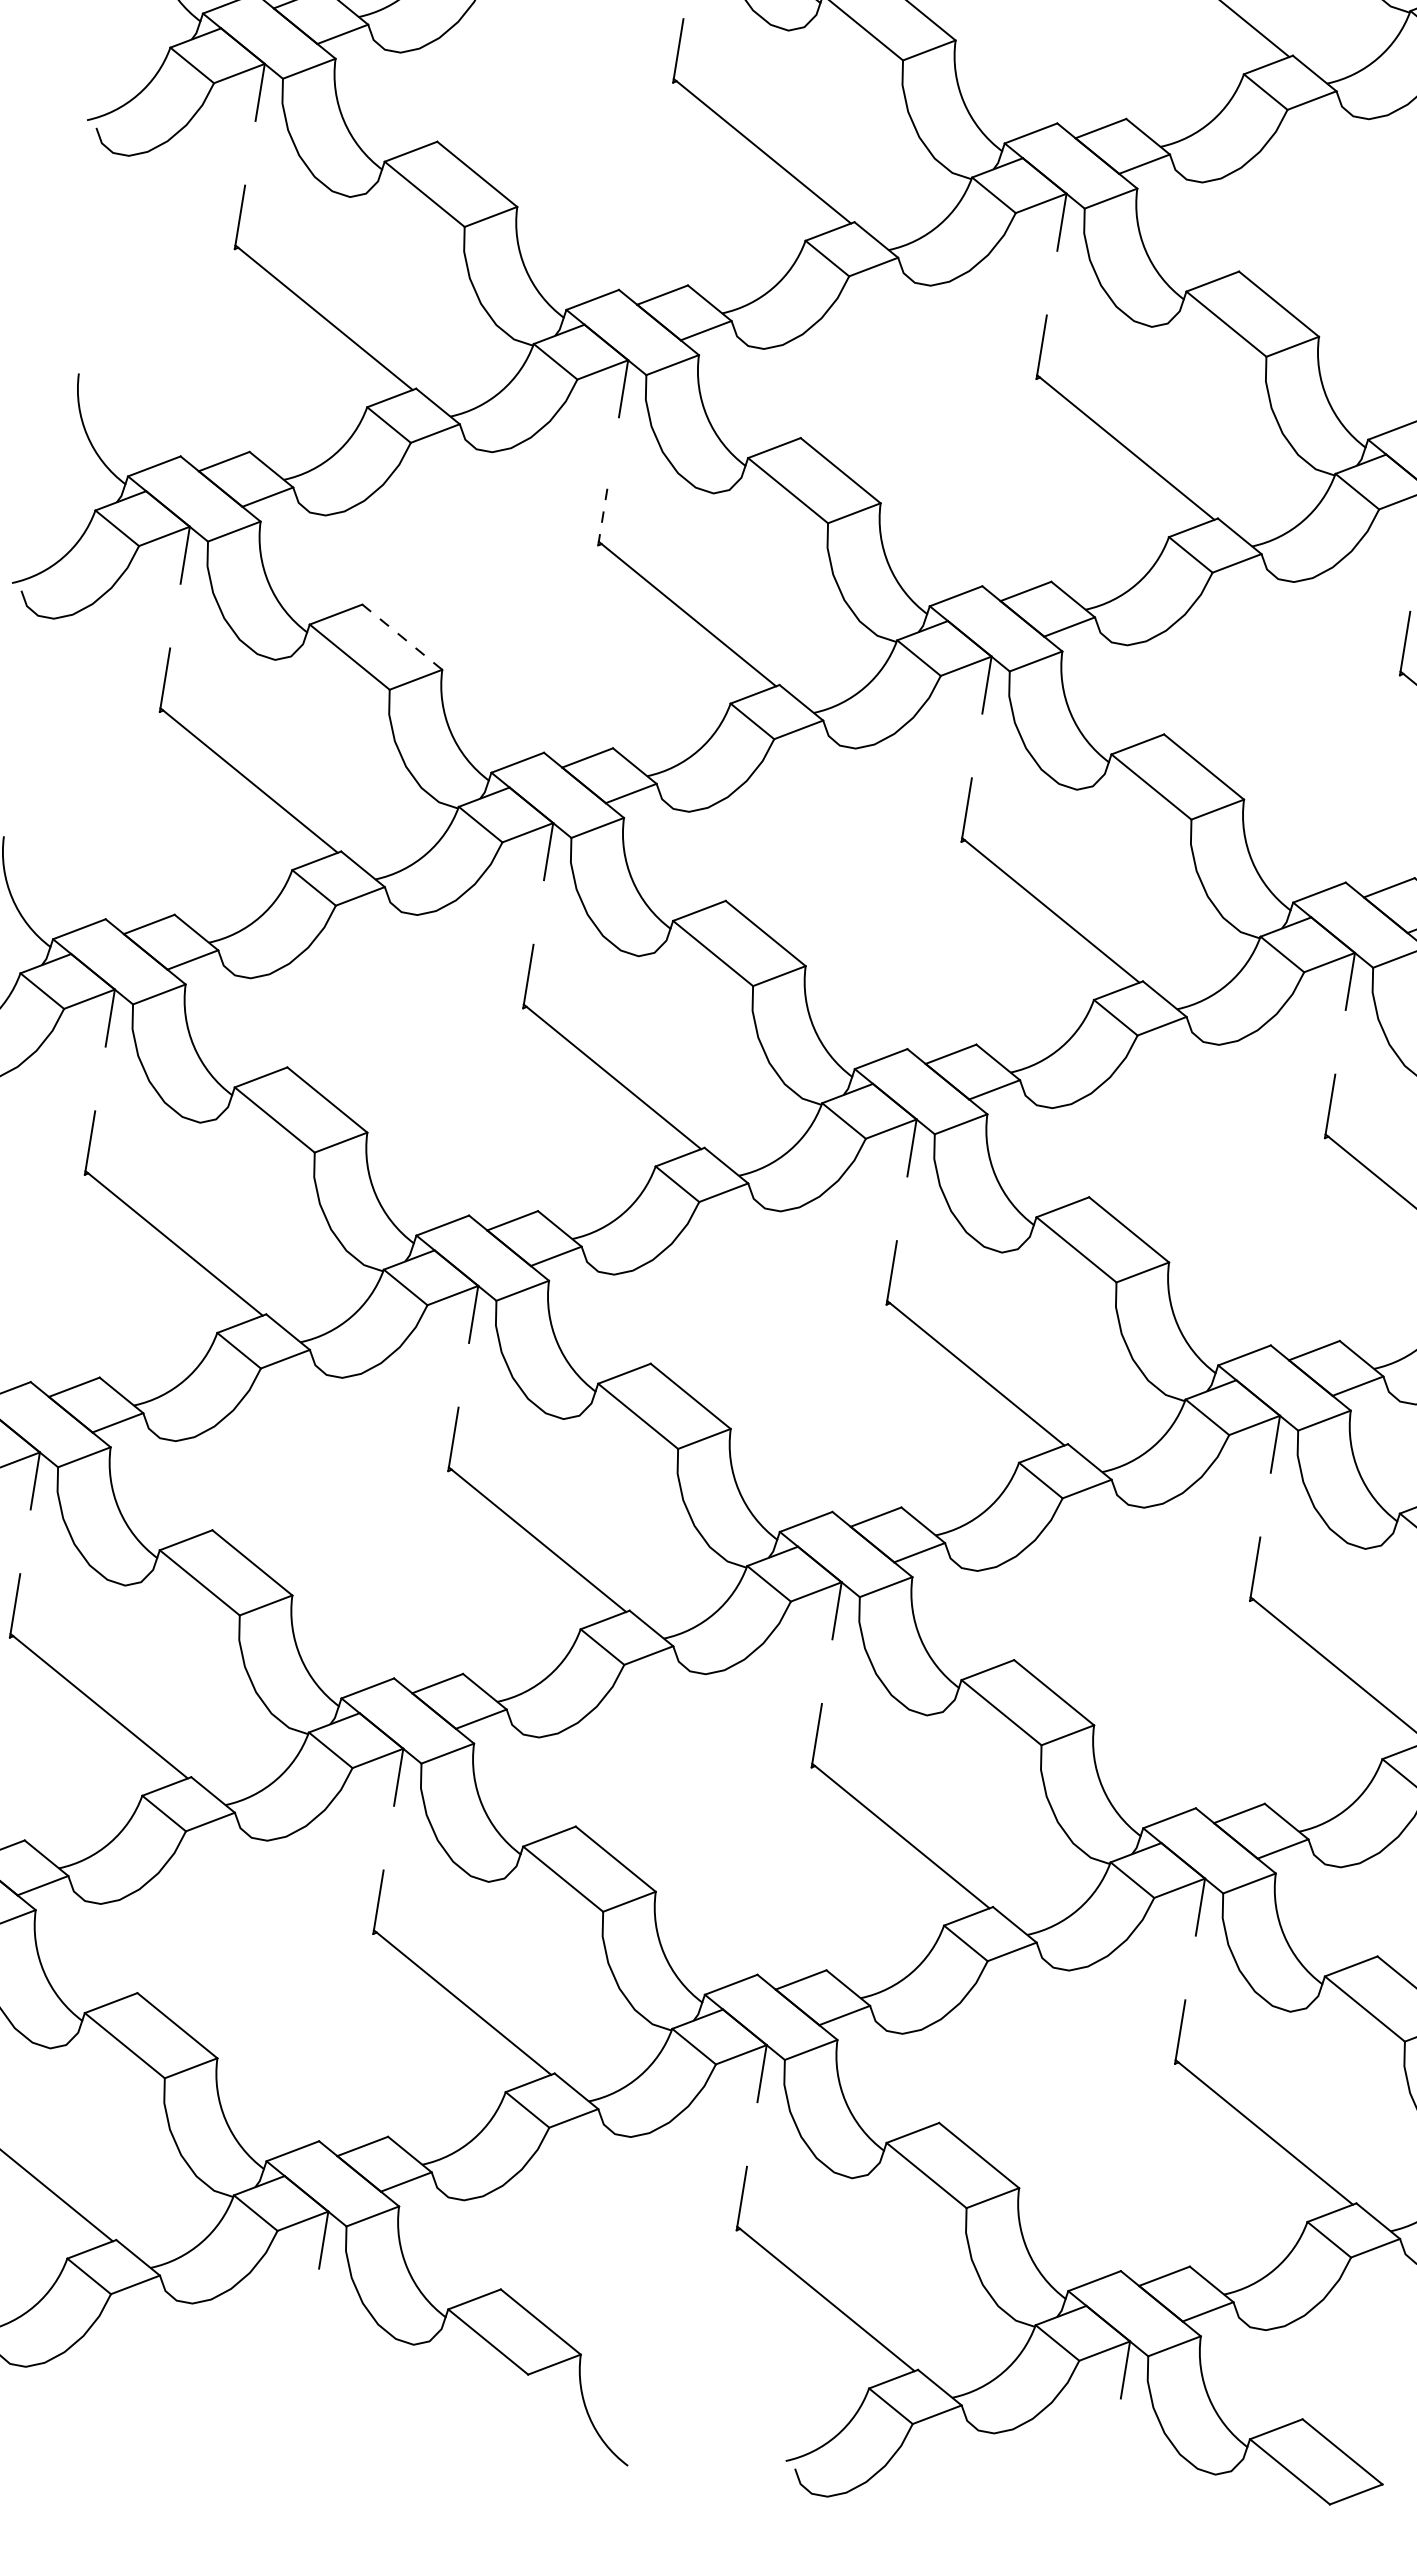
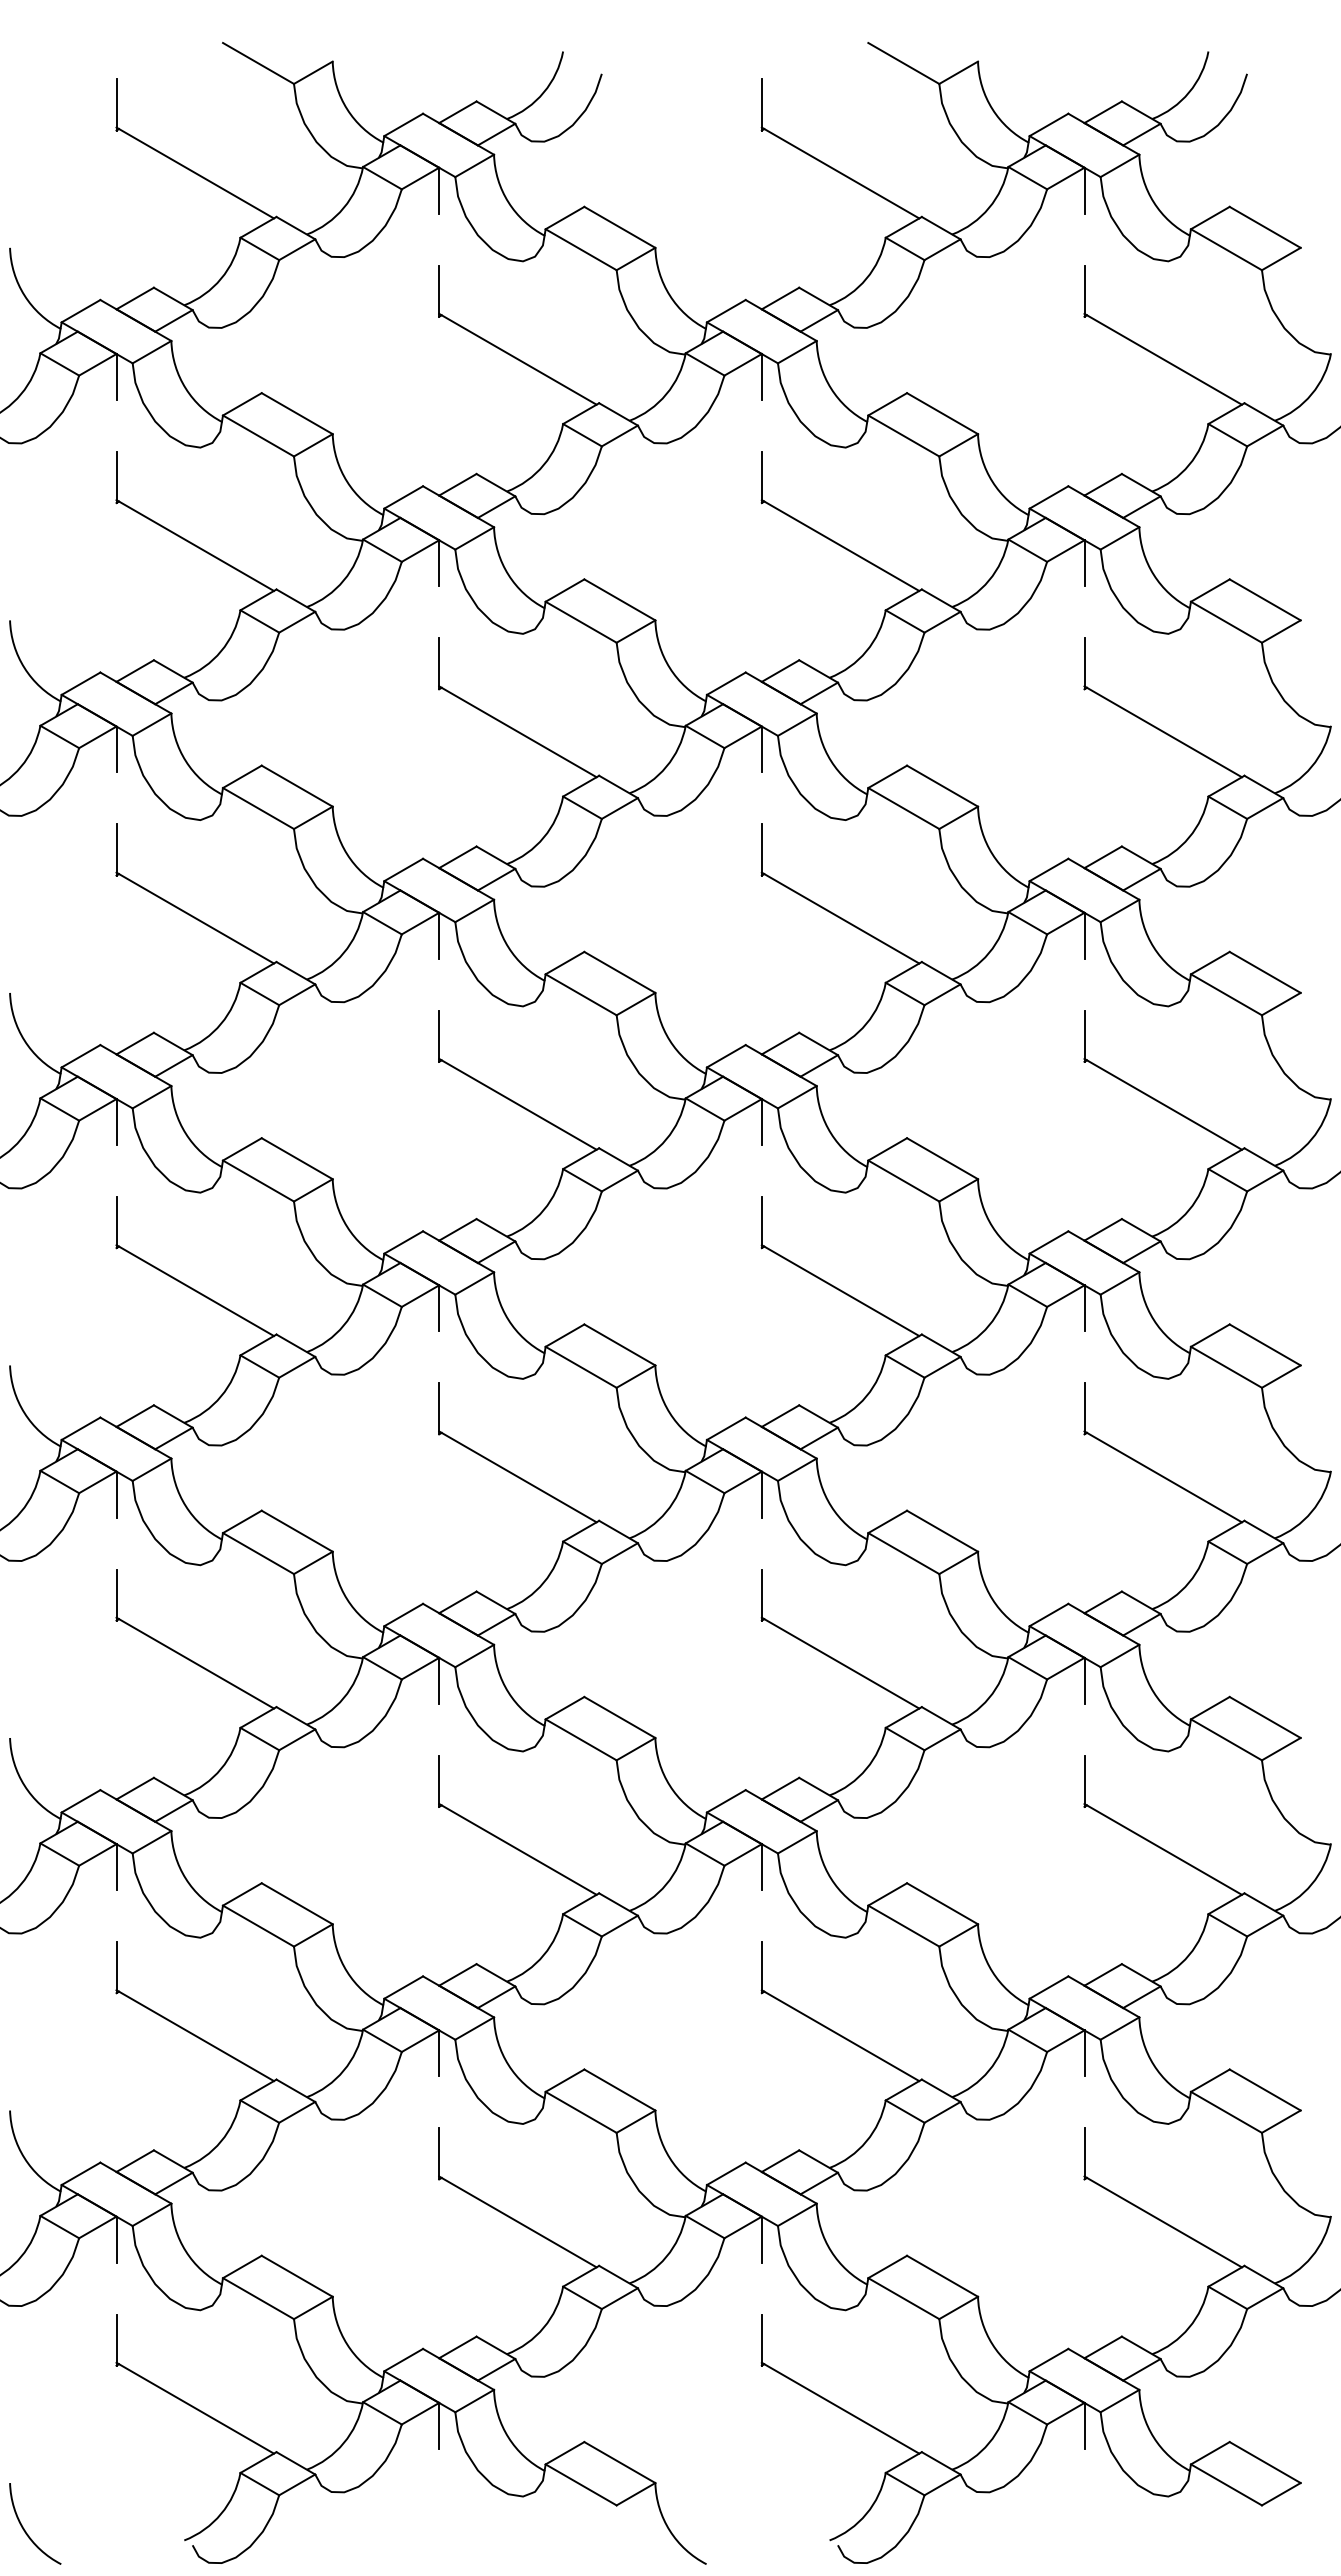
line: (603, 514) -> (439, 1036), dashed -> solid
line: (402, 637) -> (297, 1158), dashed -> solid

